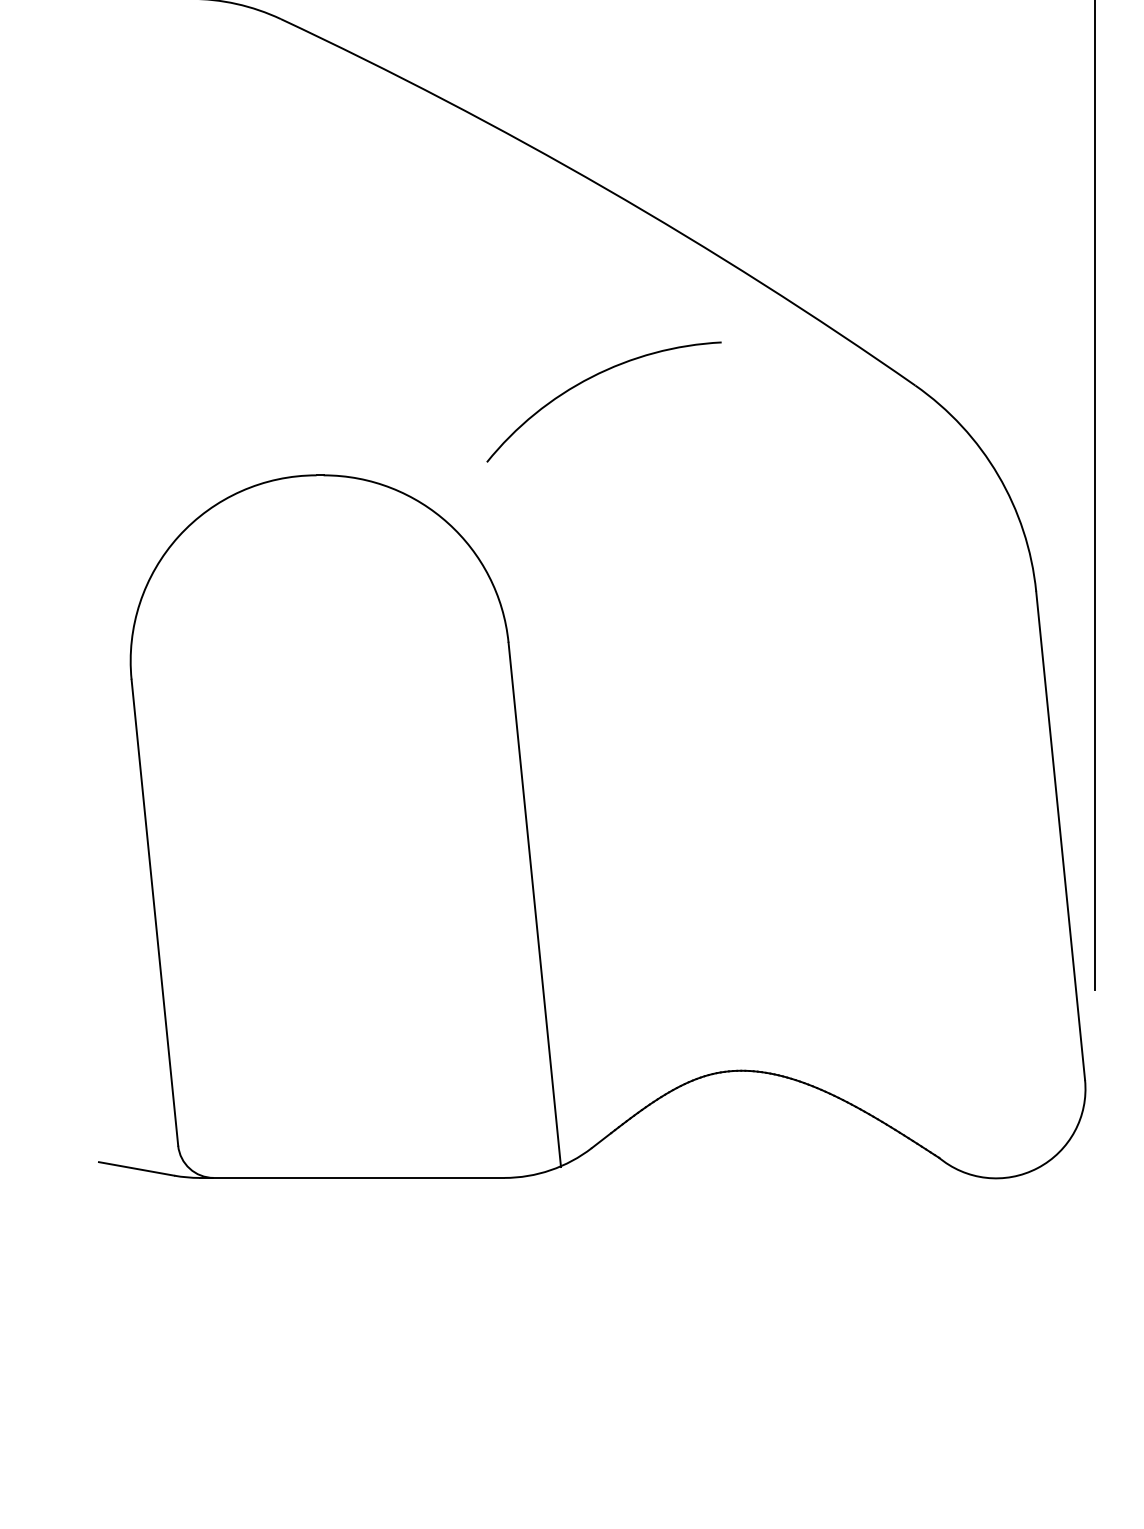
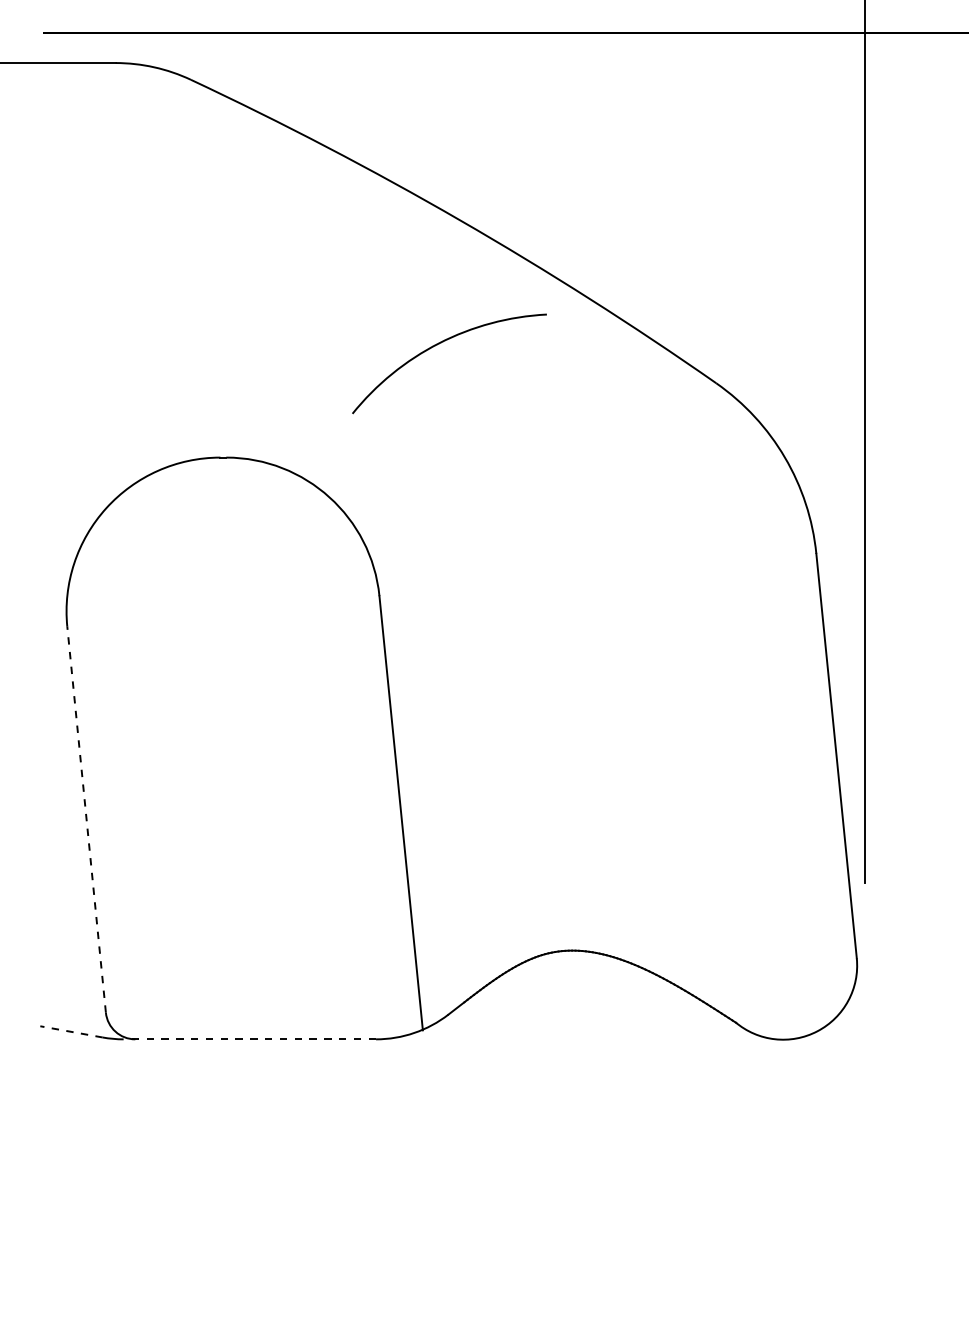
arc: (591, 378) -> (439, 344), moved
line: (154, 912) -> (86, 819), solid -> dashed
line: (136, 1168) -> (71, 1031), solid -> dashed
line: (351, 1178) -> (249, 1039), solid -> dashed

